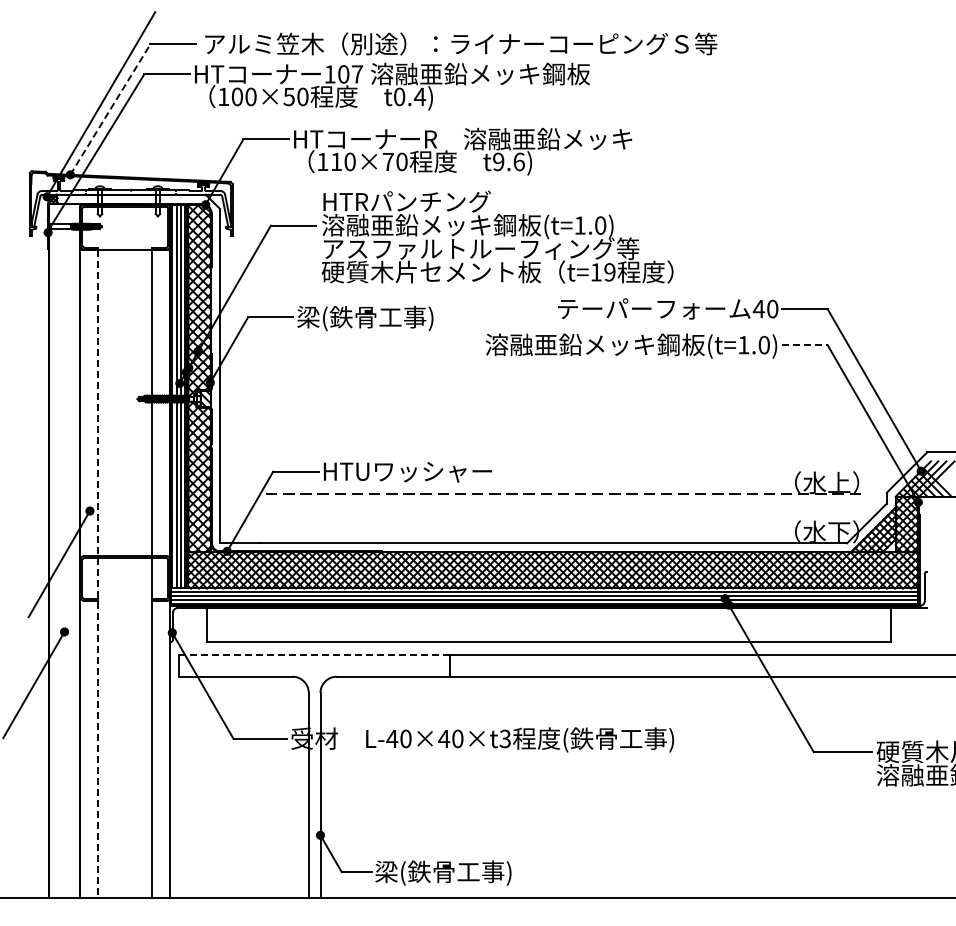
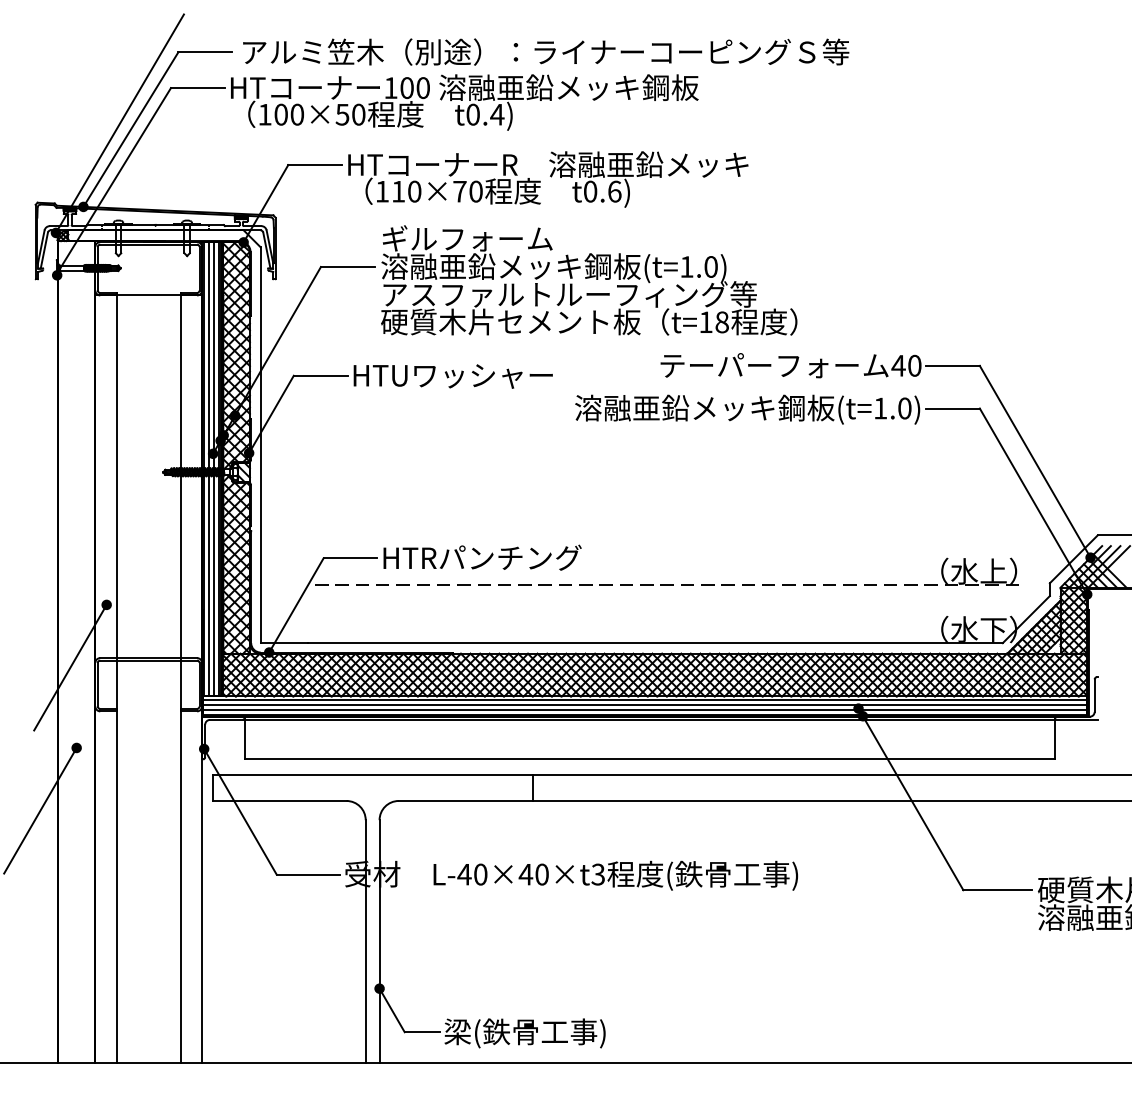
text: (357, 74) -> (423, 88), 107 -> 100
line: (110, 109) -> (131, 129), dashed -> solid
text: (498, 161) -> (590, 191), t9.6) -> t0.6)
text: (406, 201) -> (481, 238), HTRパンチング -> ギルフォーム
text: (609, 272) -> (721, 322), t=19 -> t=18
text: (381, 318) -> (451, 376), 梁(鉄骨工事) -> HTUワッシャー
line: (804, 345) -> (952, 408), dashed -> solid
text: (424, 471) -> (502, 558), HTUワッシャー -> HTRパンチング
line: (98, 574) -> (116, 679), dashed -> solid
line: (315, 655) -> (373, 775), dashed -> solid

